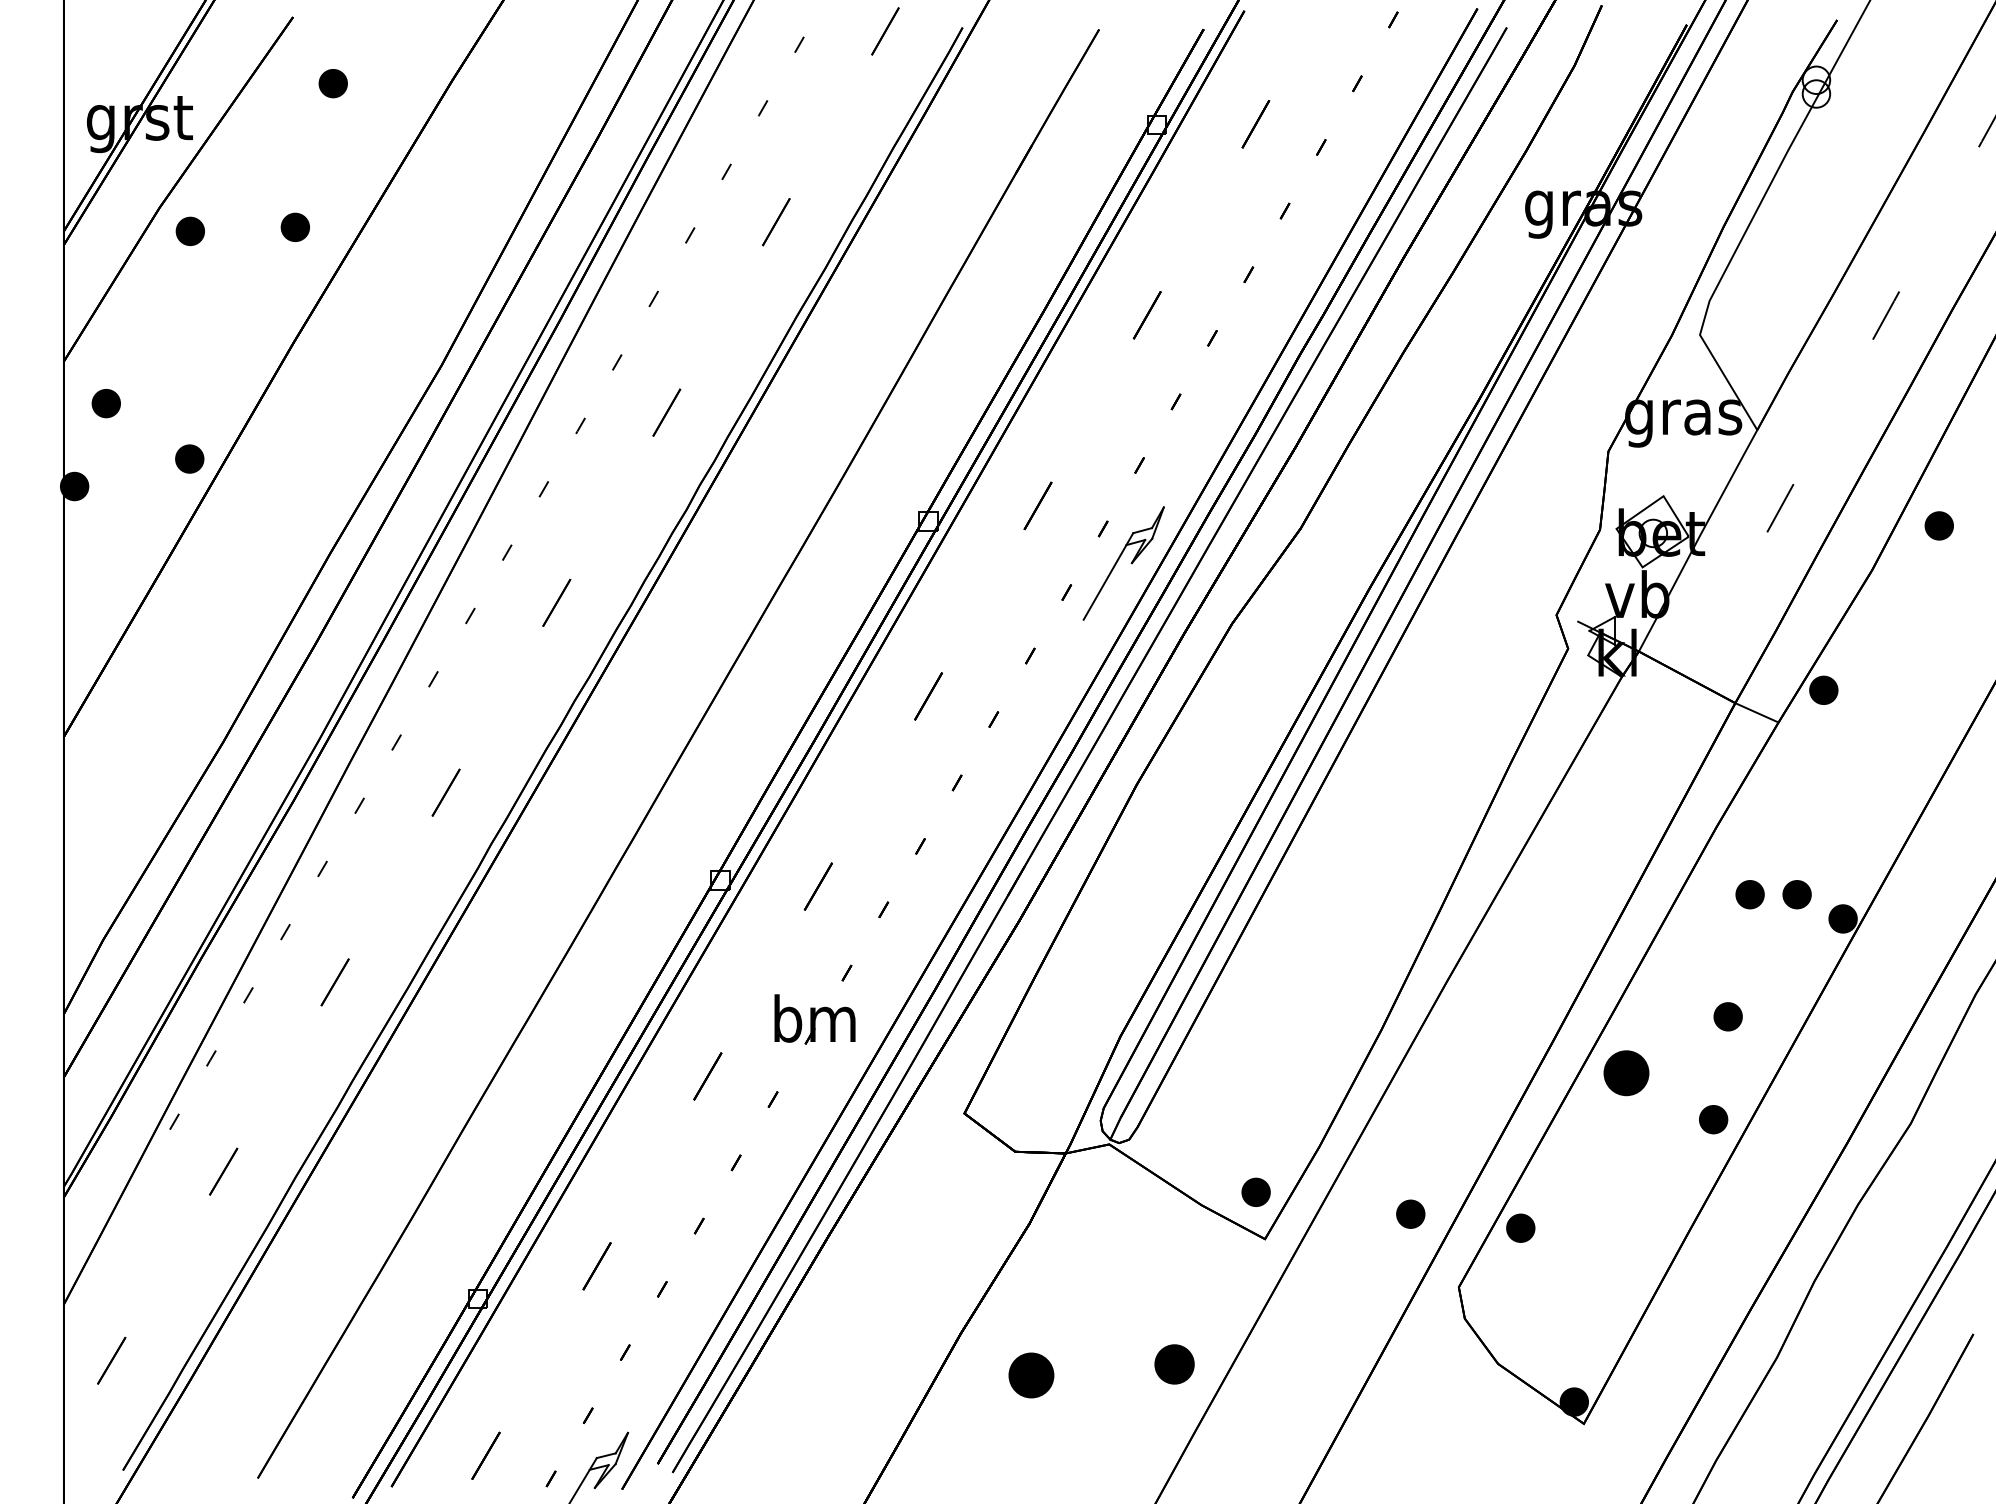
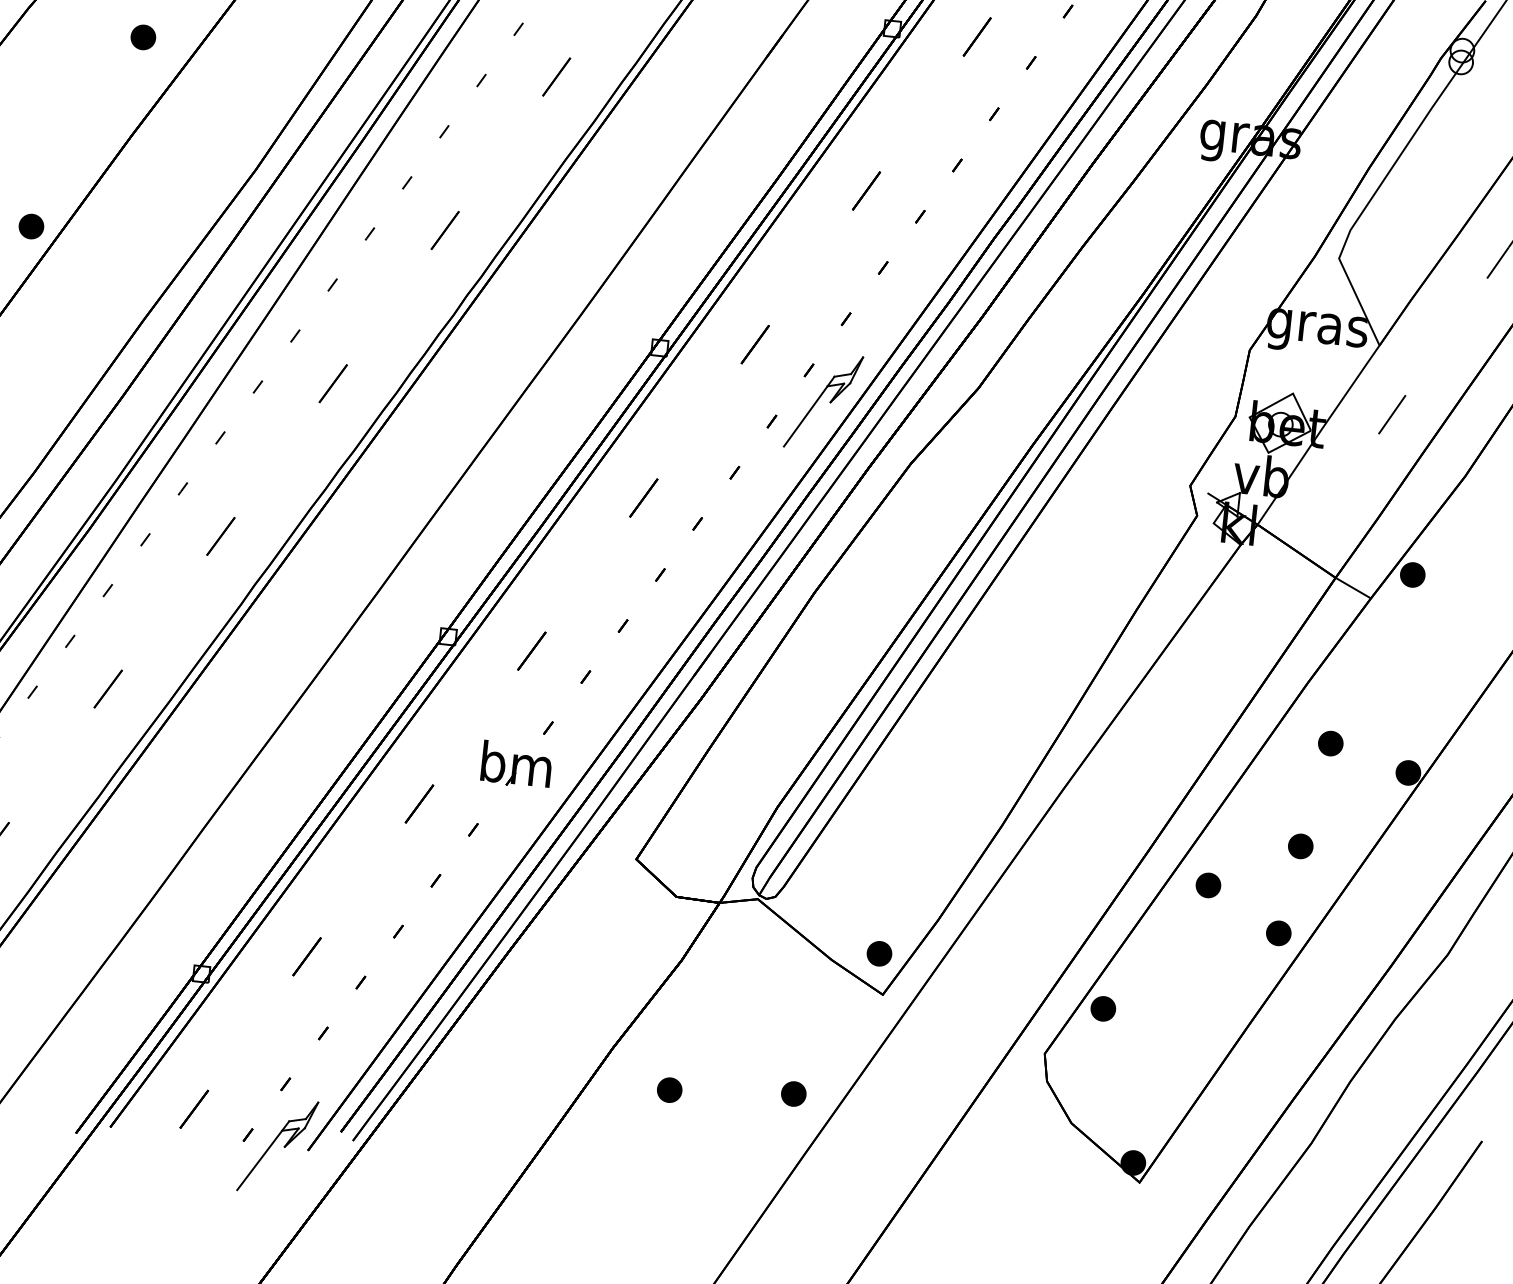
part: (189, 230) -> (52, 30), removed
part: (1796, 894) -> (1370, 747), removed
part: (1626, 1072) -> (1208, 884), size x0.62
part: (1410, 1213) -> (1010, 986), removed
part: (1174, 1364) -> (793, 1094), size x0.71
part: (1030, 1374) -> (669, 1089), size x0.62

